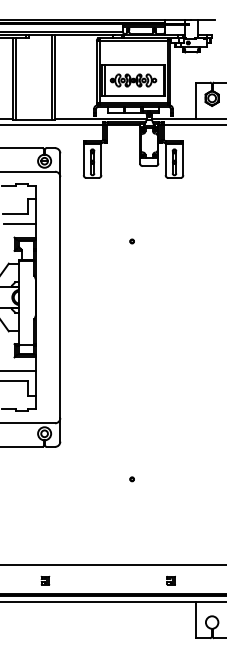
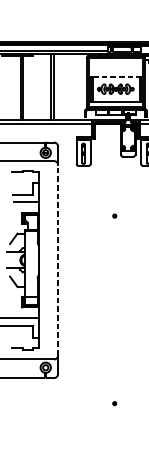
line: (134, 64) -> (116, 76), solid -> dashed
line: (60, 297) -> (58, 260), solid -> dashed

